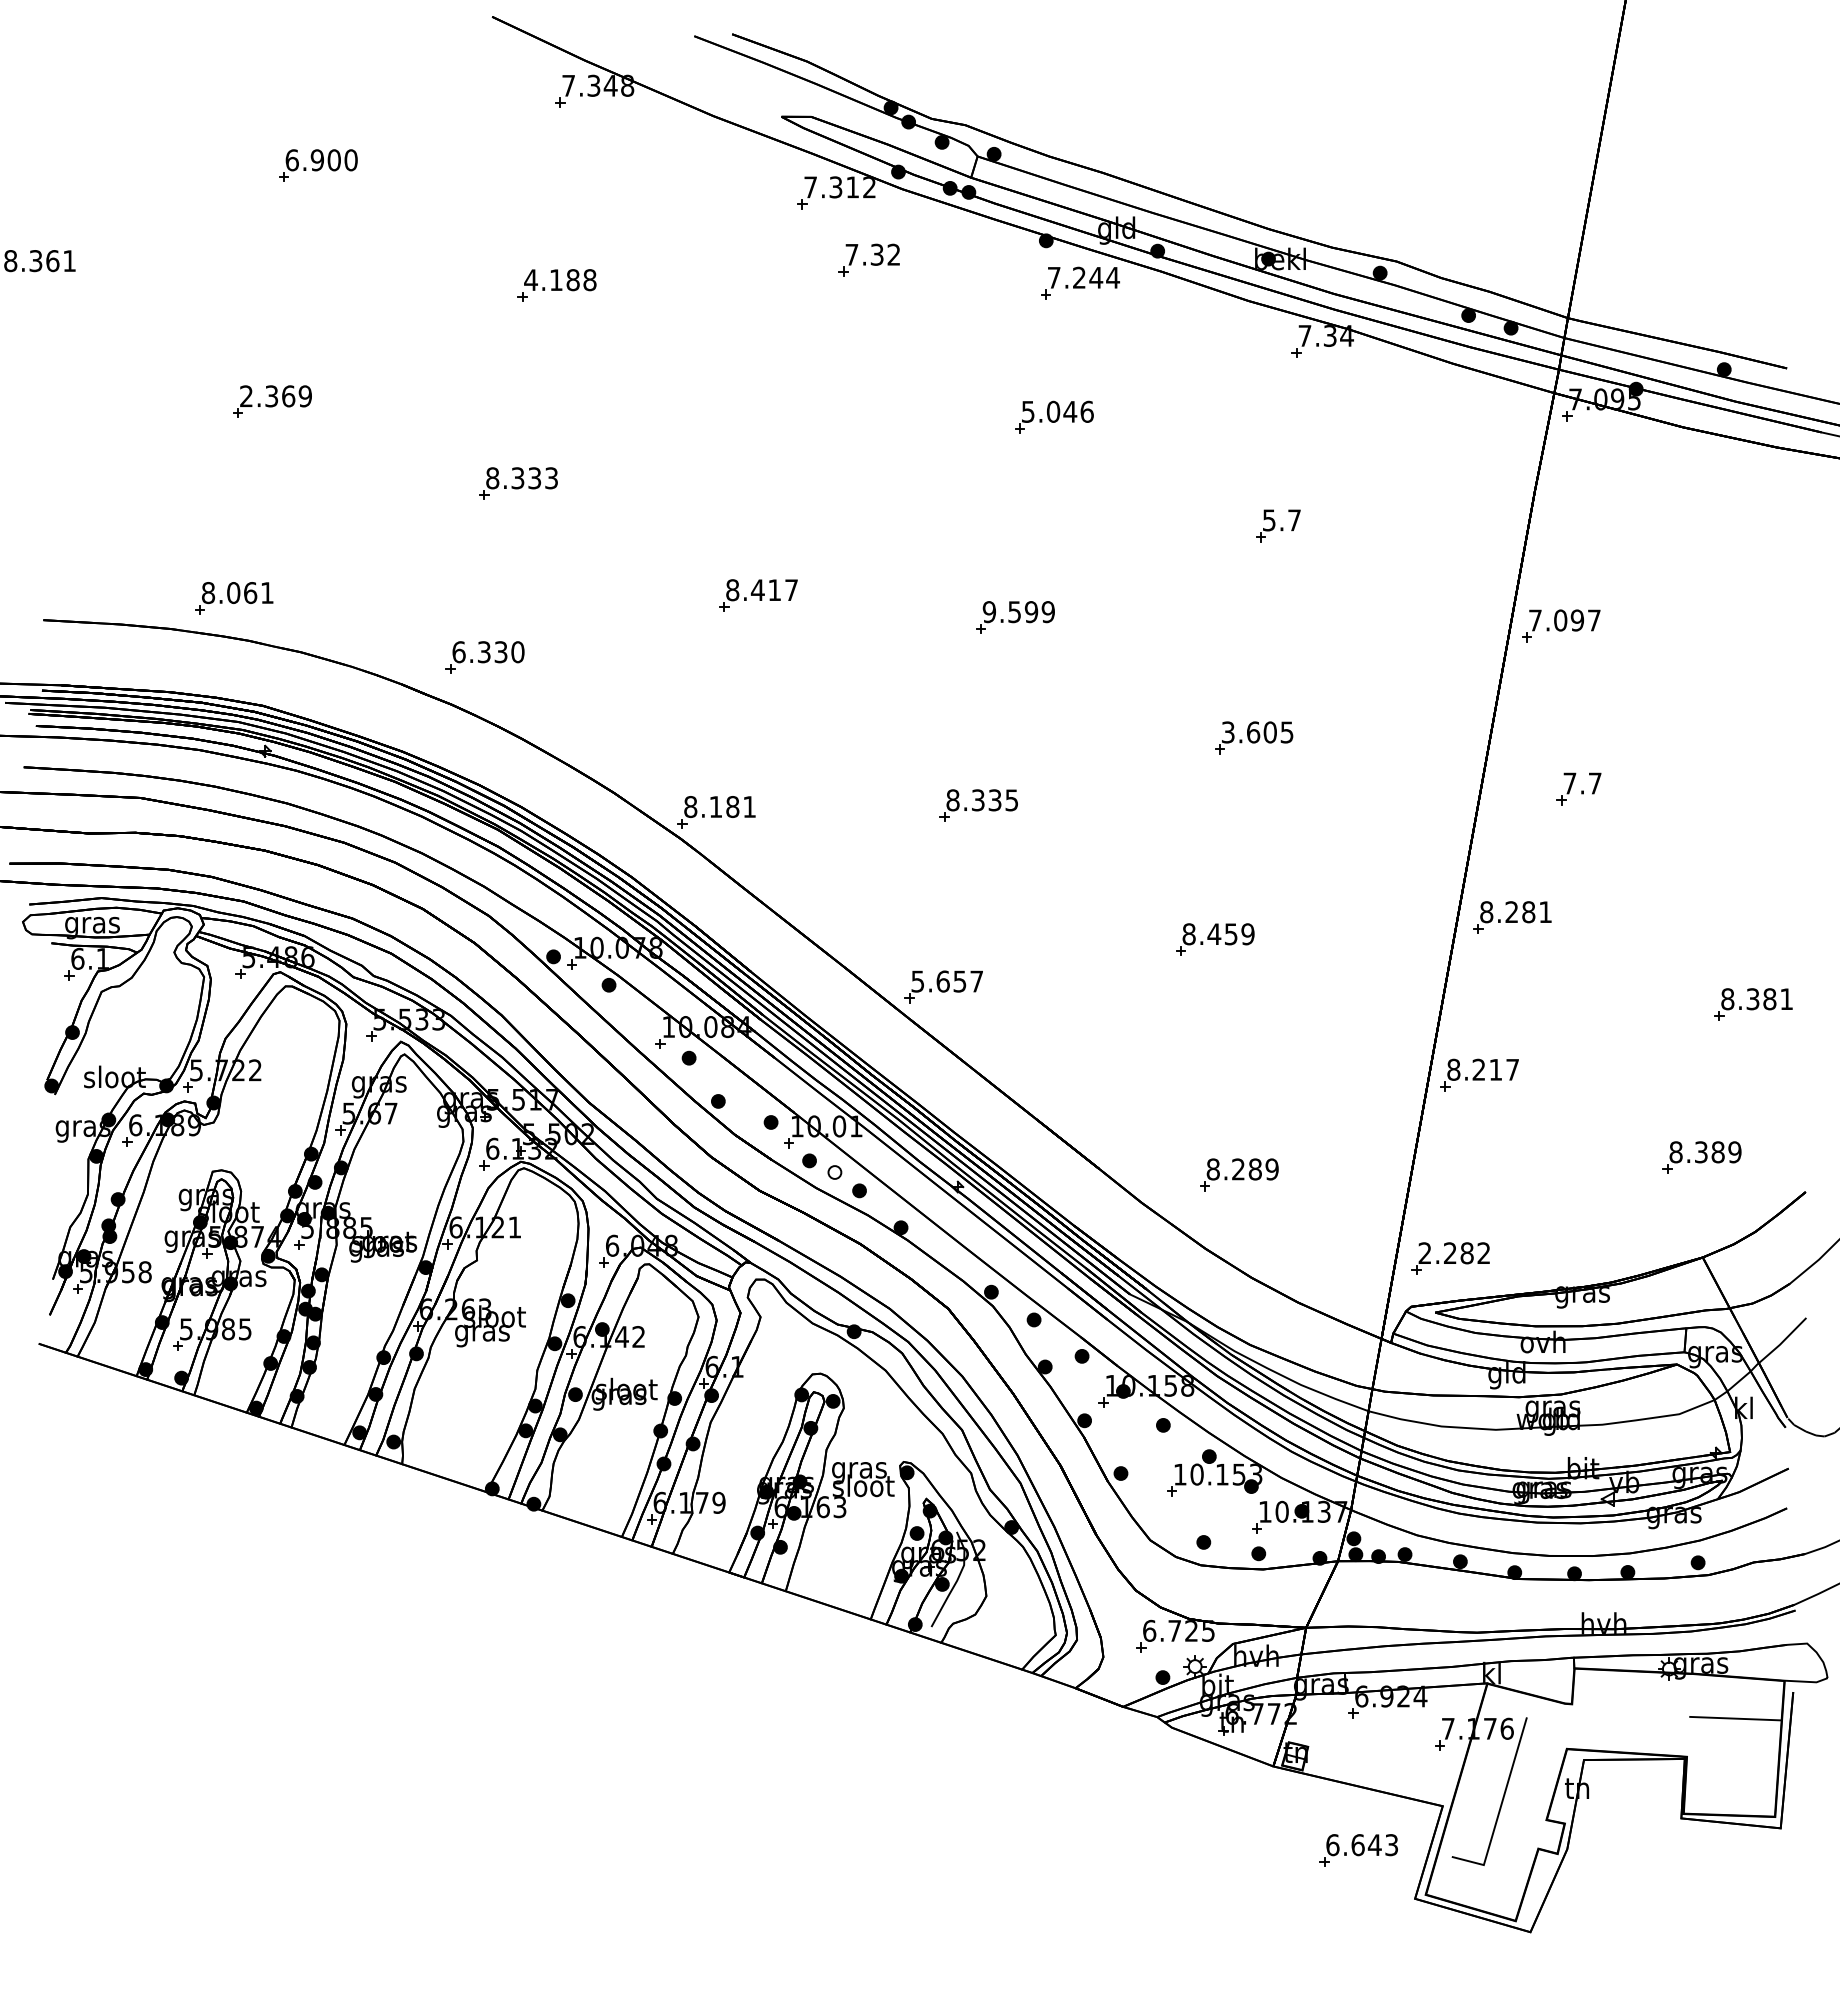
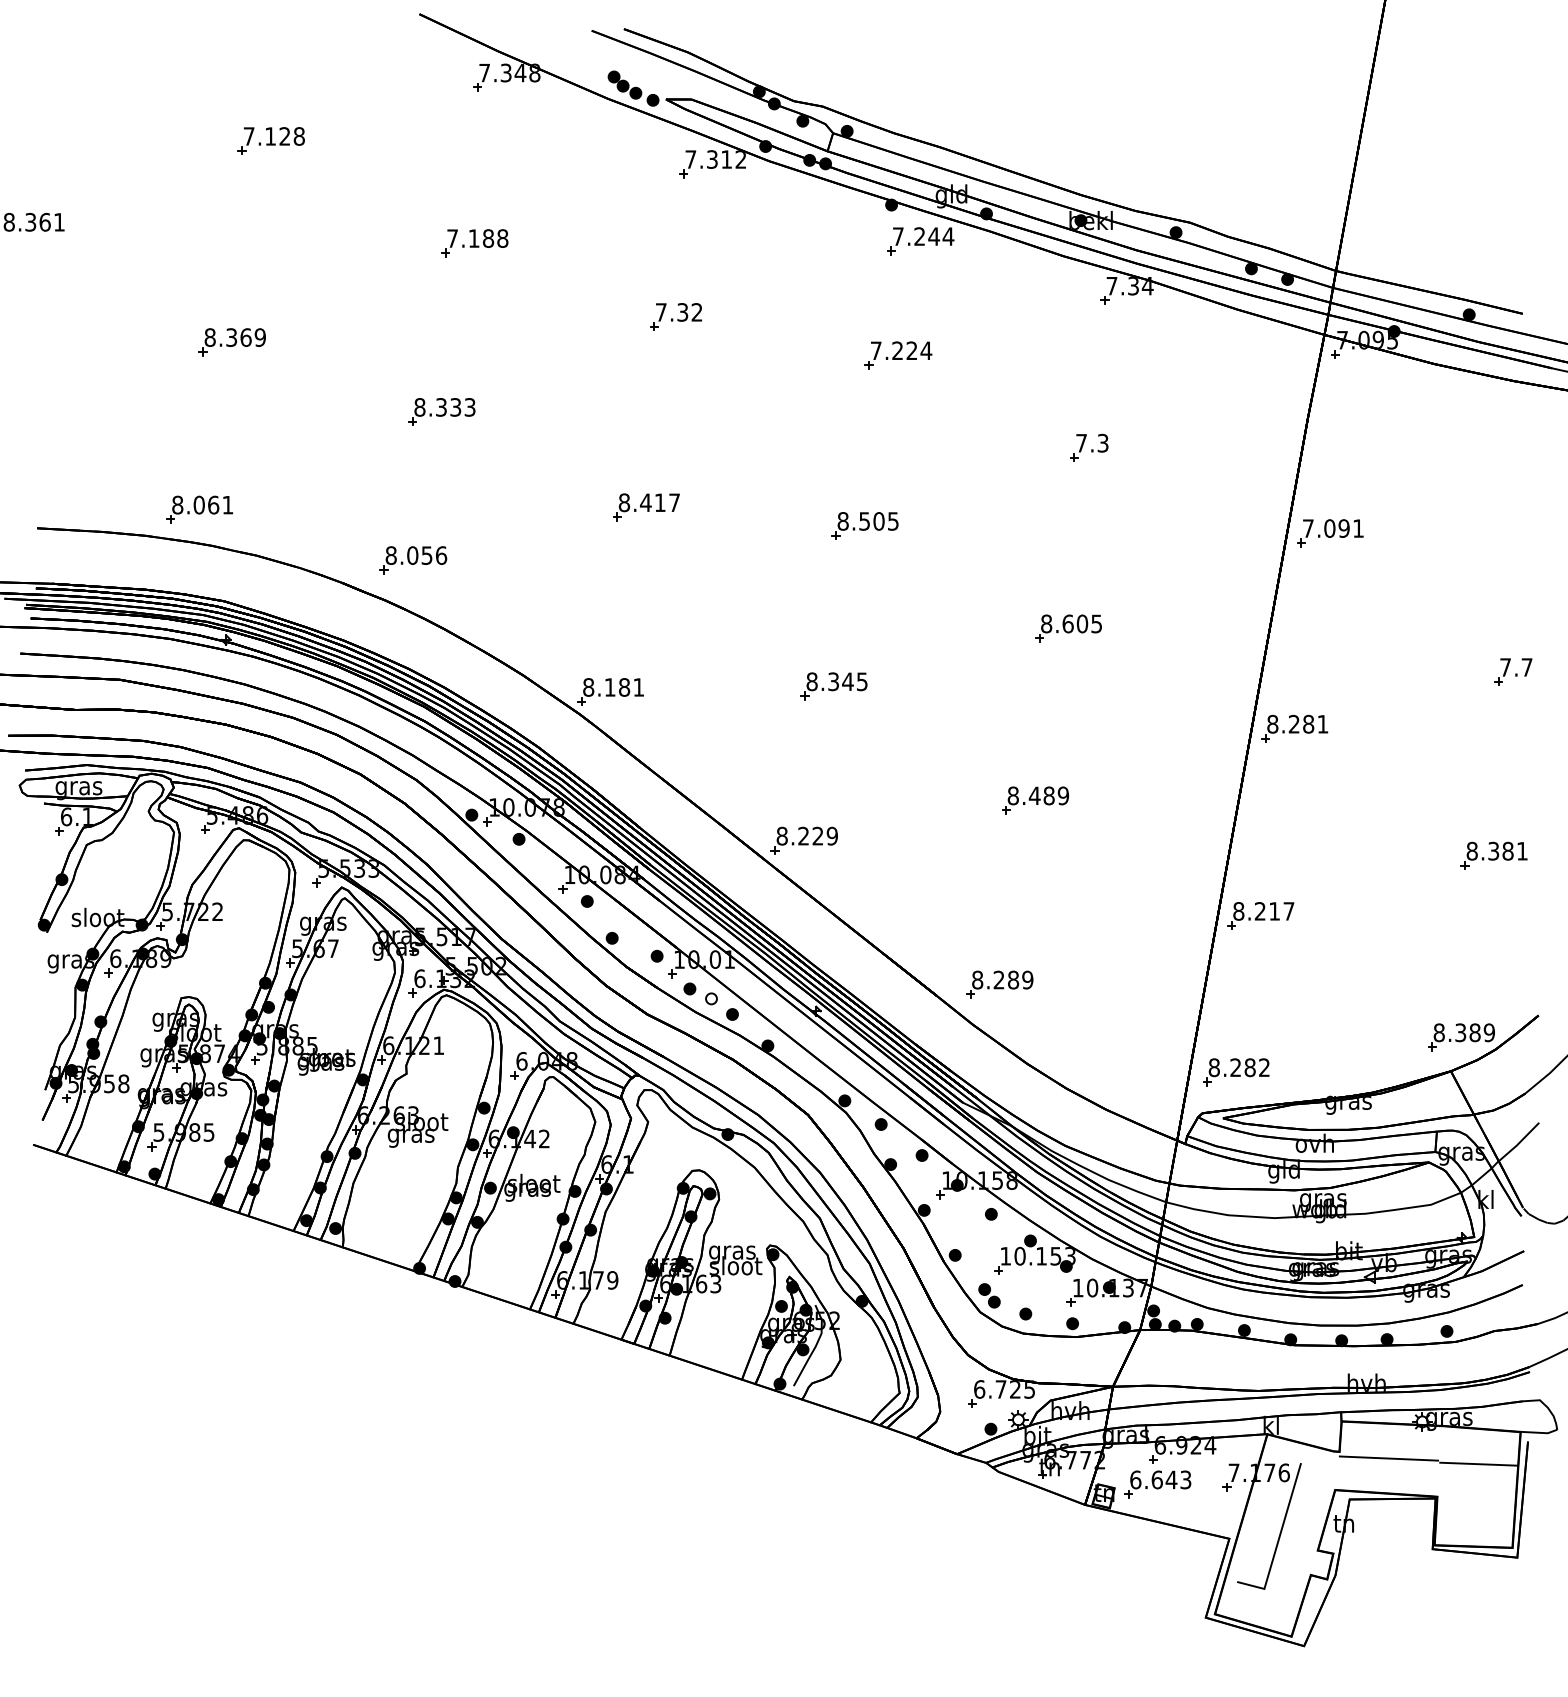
part: (743, 104) -> (633, 88), added
text: (321, 160) -> (274, 136), 6.900 -> 7.128
part: (868, 259) -> (675, 316), moved
text: (530, 279) -> (452, 238), 4.188 -> 7.188
text: (246, 396) -> (210, 337), 2.369 -> 8.369
text: (1058, 411) -> (902, 350), 5.046 -> 7.224
text: (1281, 520) -> (1091, 443), 5.7 -> 7.3
text: (1018, 612) -> (867, 521), 9.599 -> 8.505
text: (1594, 620) -> (1358, 528), 7.097 -> 7.091
text: (488, 652) -> (416, 555), 6.330 -> 8.056
text: (1227, 732) -> (1045, 623), 3.605 -> 8.605
part: (1578, 788) -> (1512, 671), moved
text: (995, 800) -> (848, 681), 8.335 -> 8.345
part: (1512, 917) -> (1294, 728), moved
text: (1230, 934) -> (1048, 796), 8.459 -> 8.489
text: (947, 981) -> (807, 836), 5.657 -> 8.229
part: (1701, 1157) -> (1460, 1037), moved
part: (1239, 1174) -> (999, 984), moved
text: (1424, 1253) -> (1213, 1067), 2.282 -> 8.282
part: (1161, 1520) -> (989, 1295), added
line: (1629, 1711) -> (1388, 1458), added
part: (1358, 1850) -> (1157, 1484), moved

